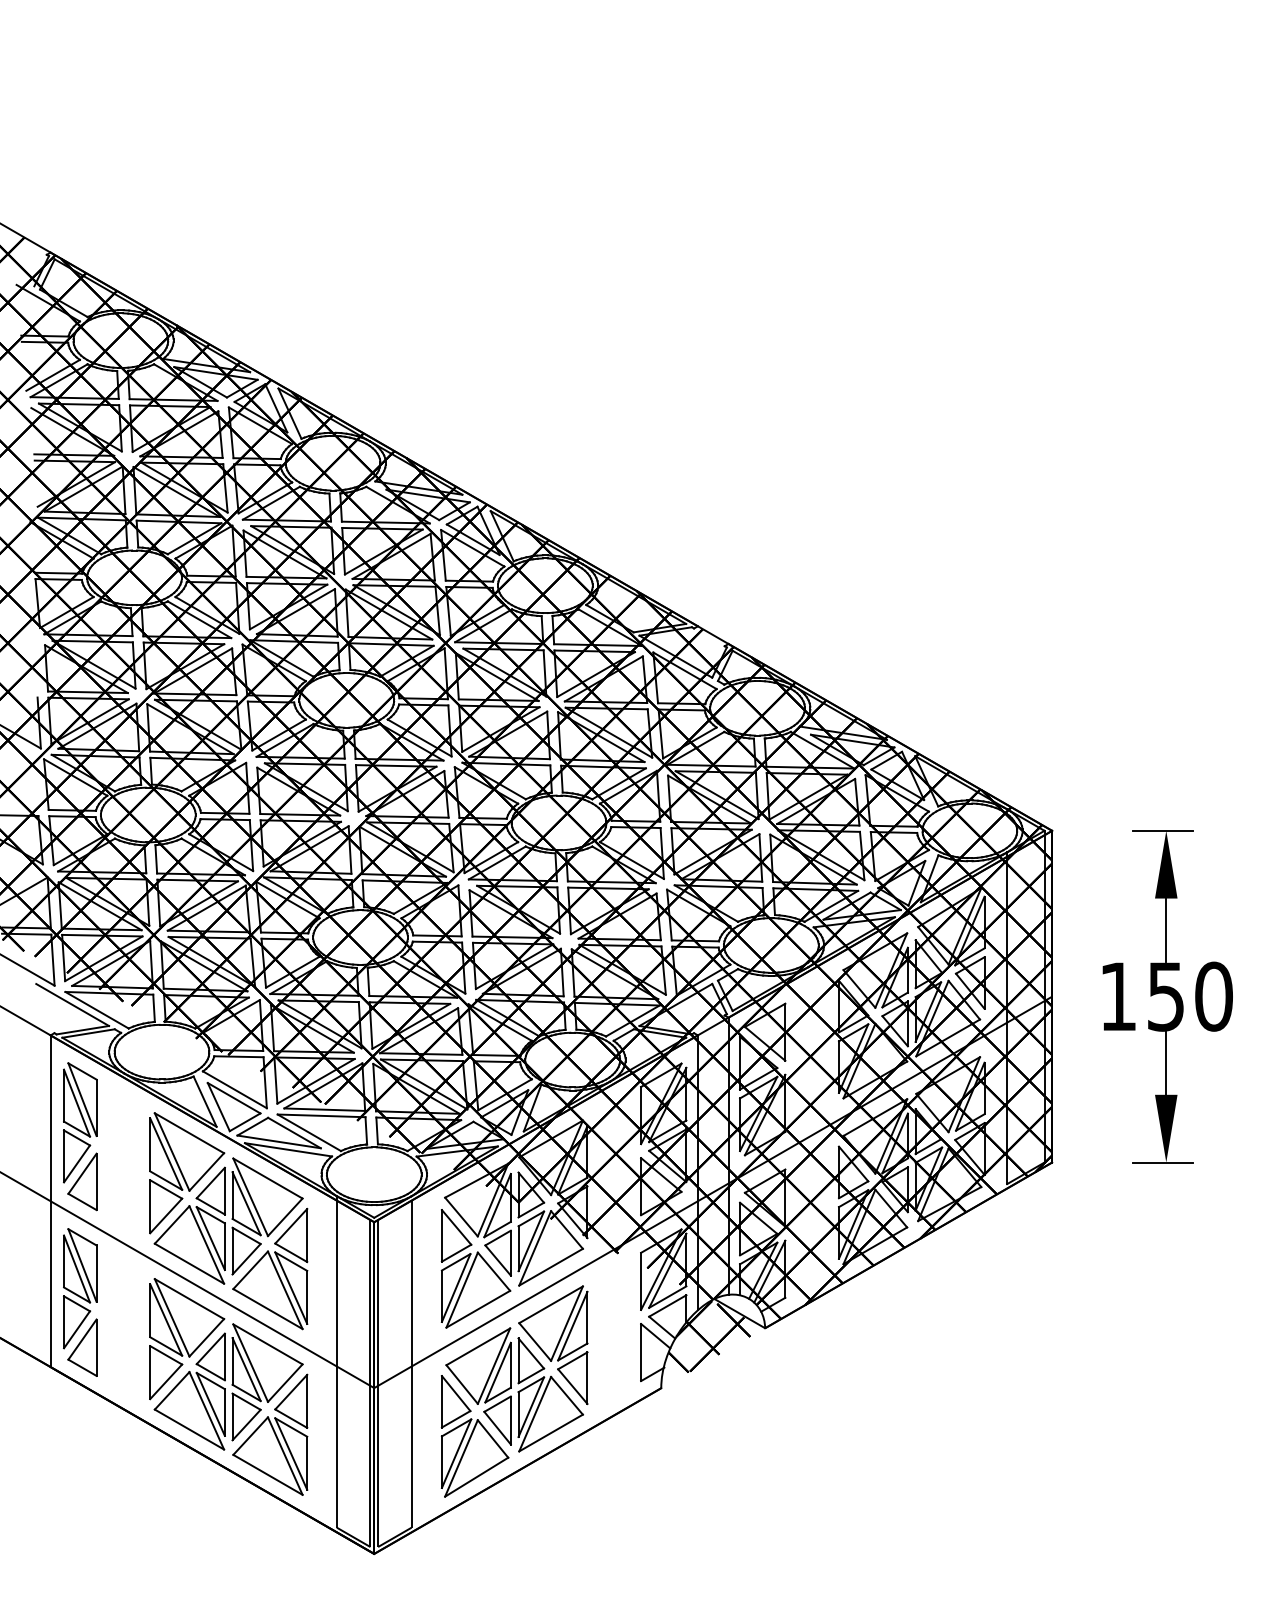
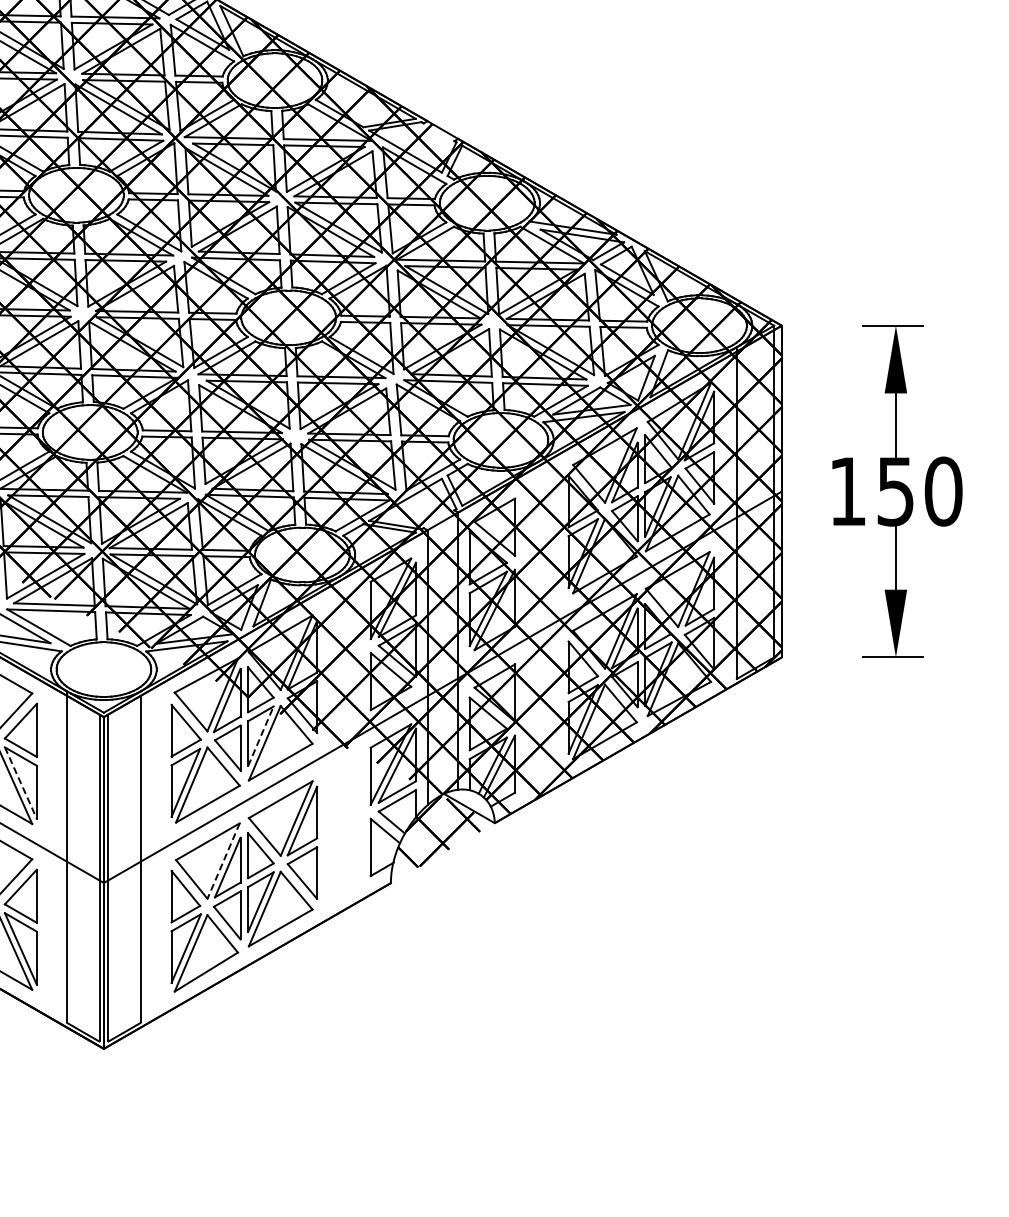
line: (531, 1240) -> (261, 735), solid -> dashed
line: (291, 1288) -> (21, 783), solid -> dashed
line: (493, 1366) -> (223, 861), solid -> dashed

